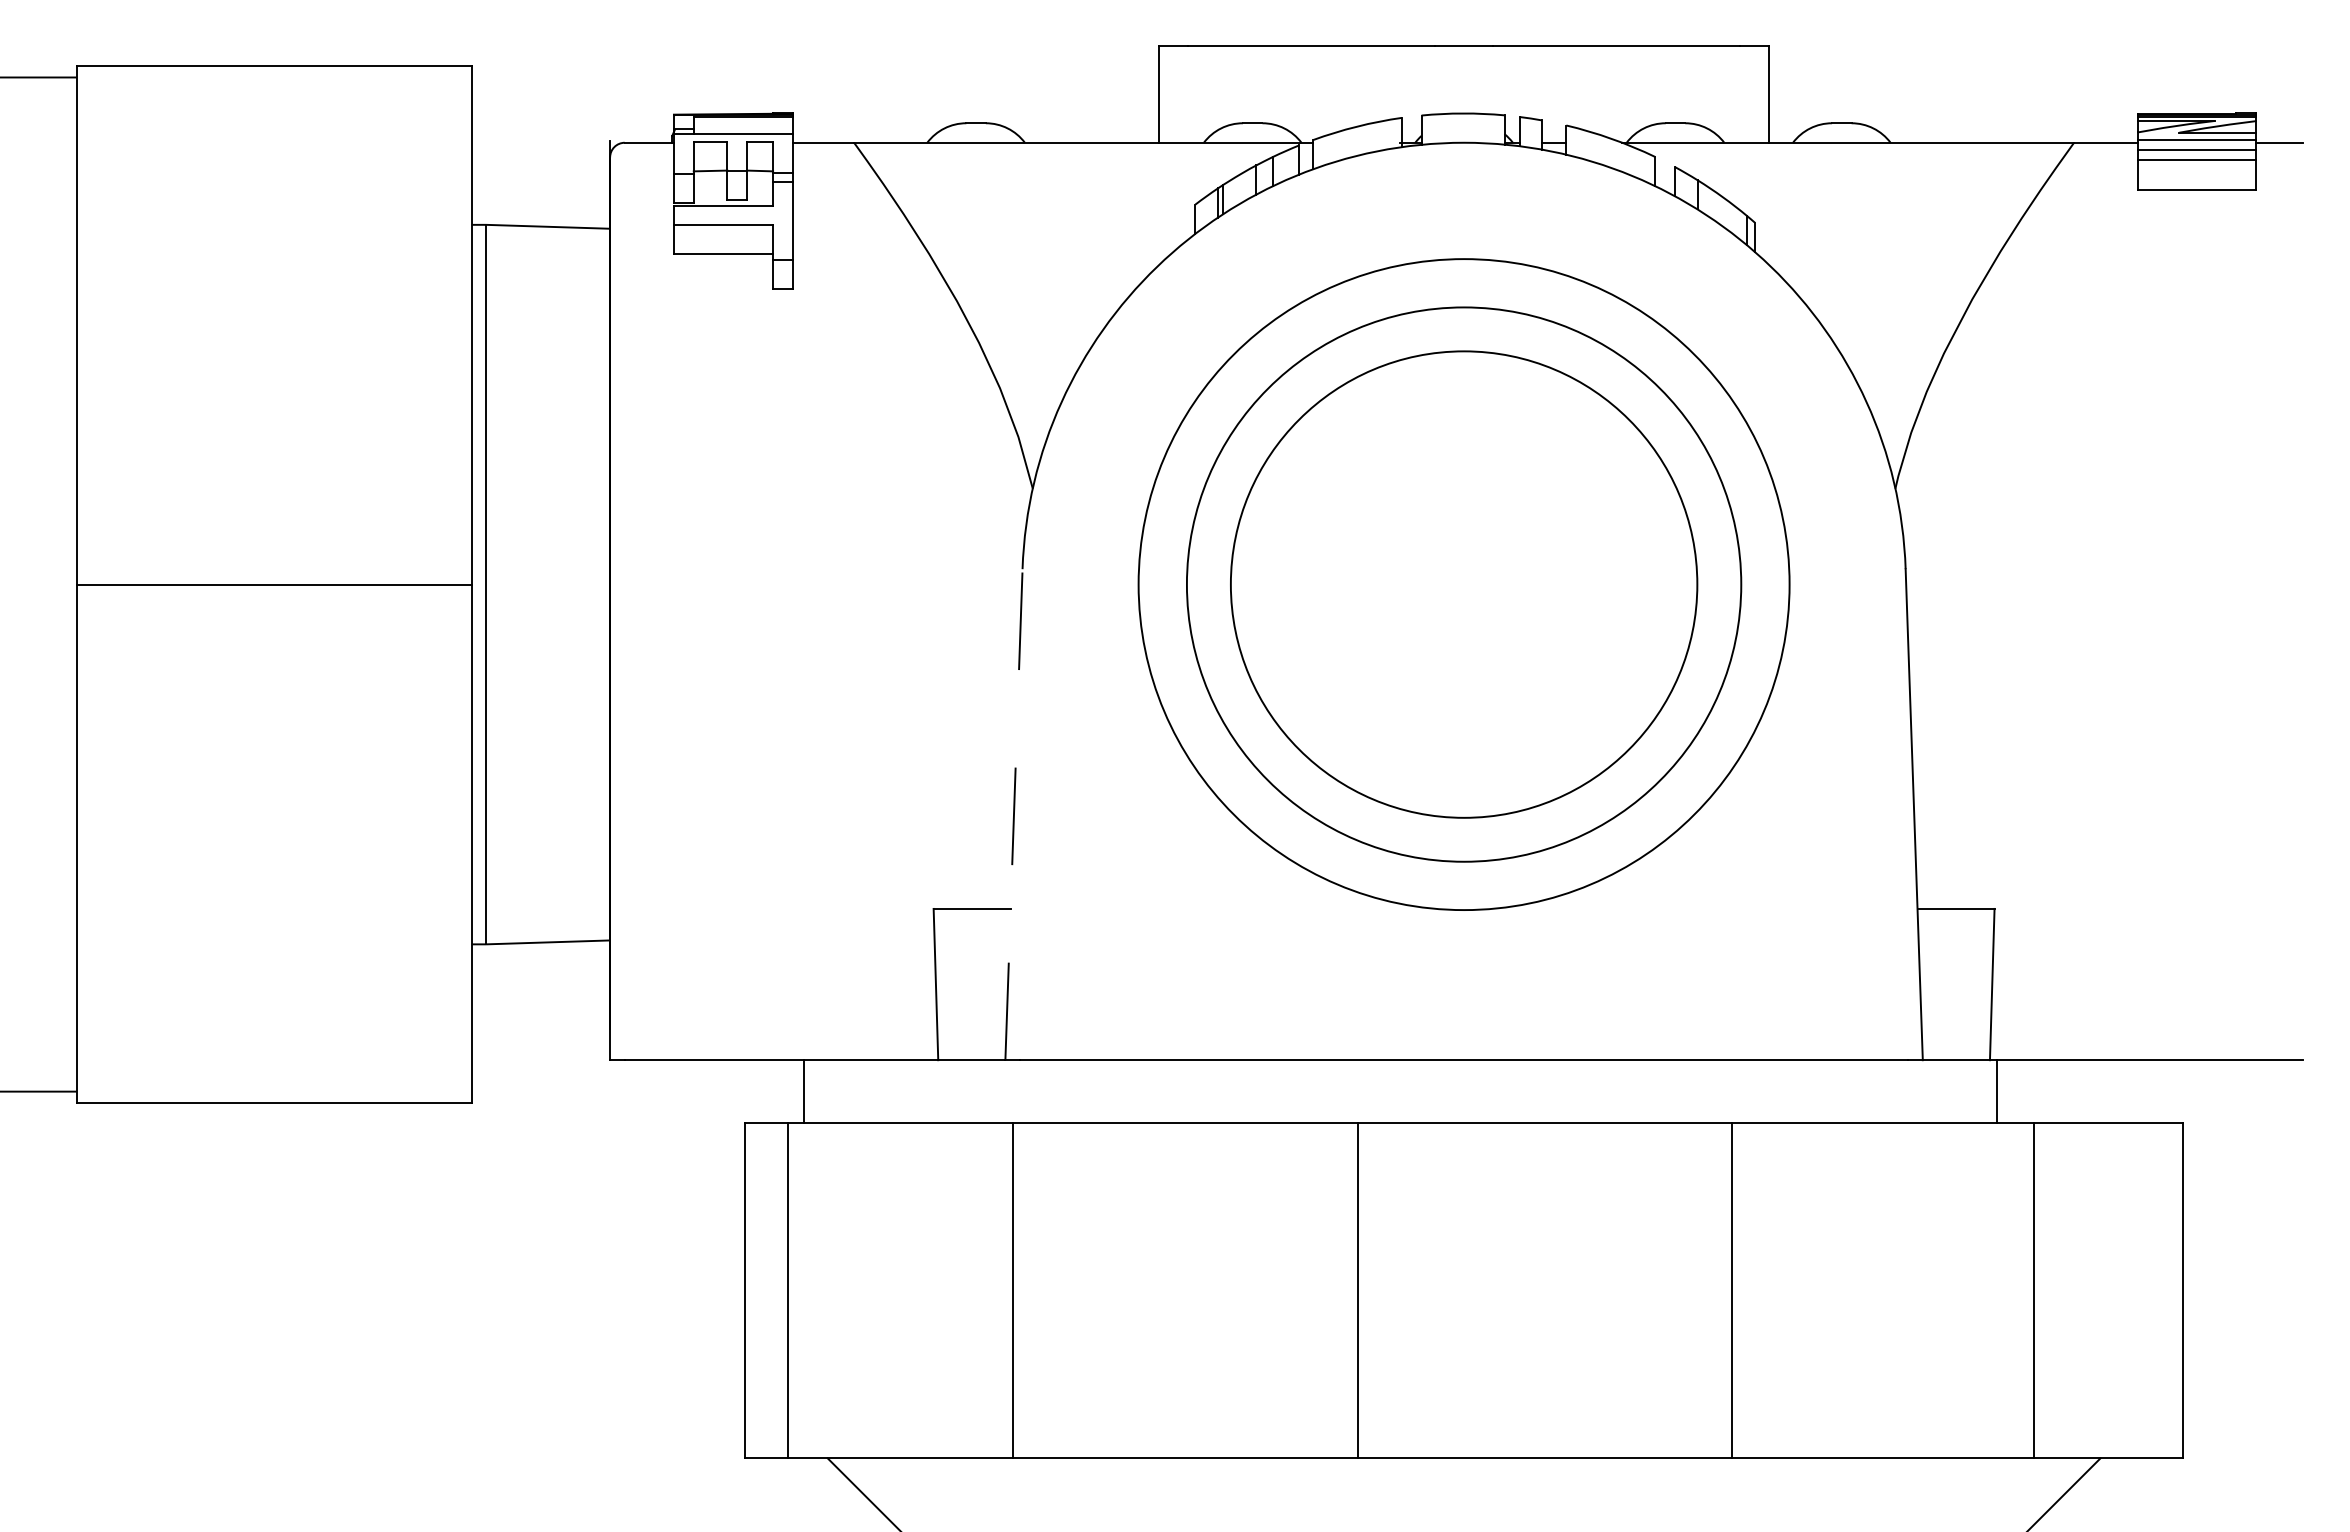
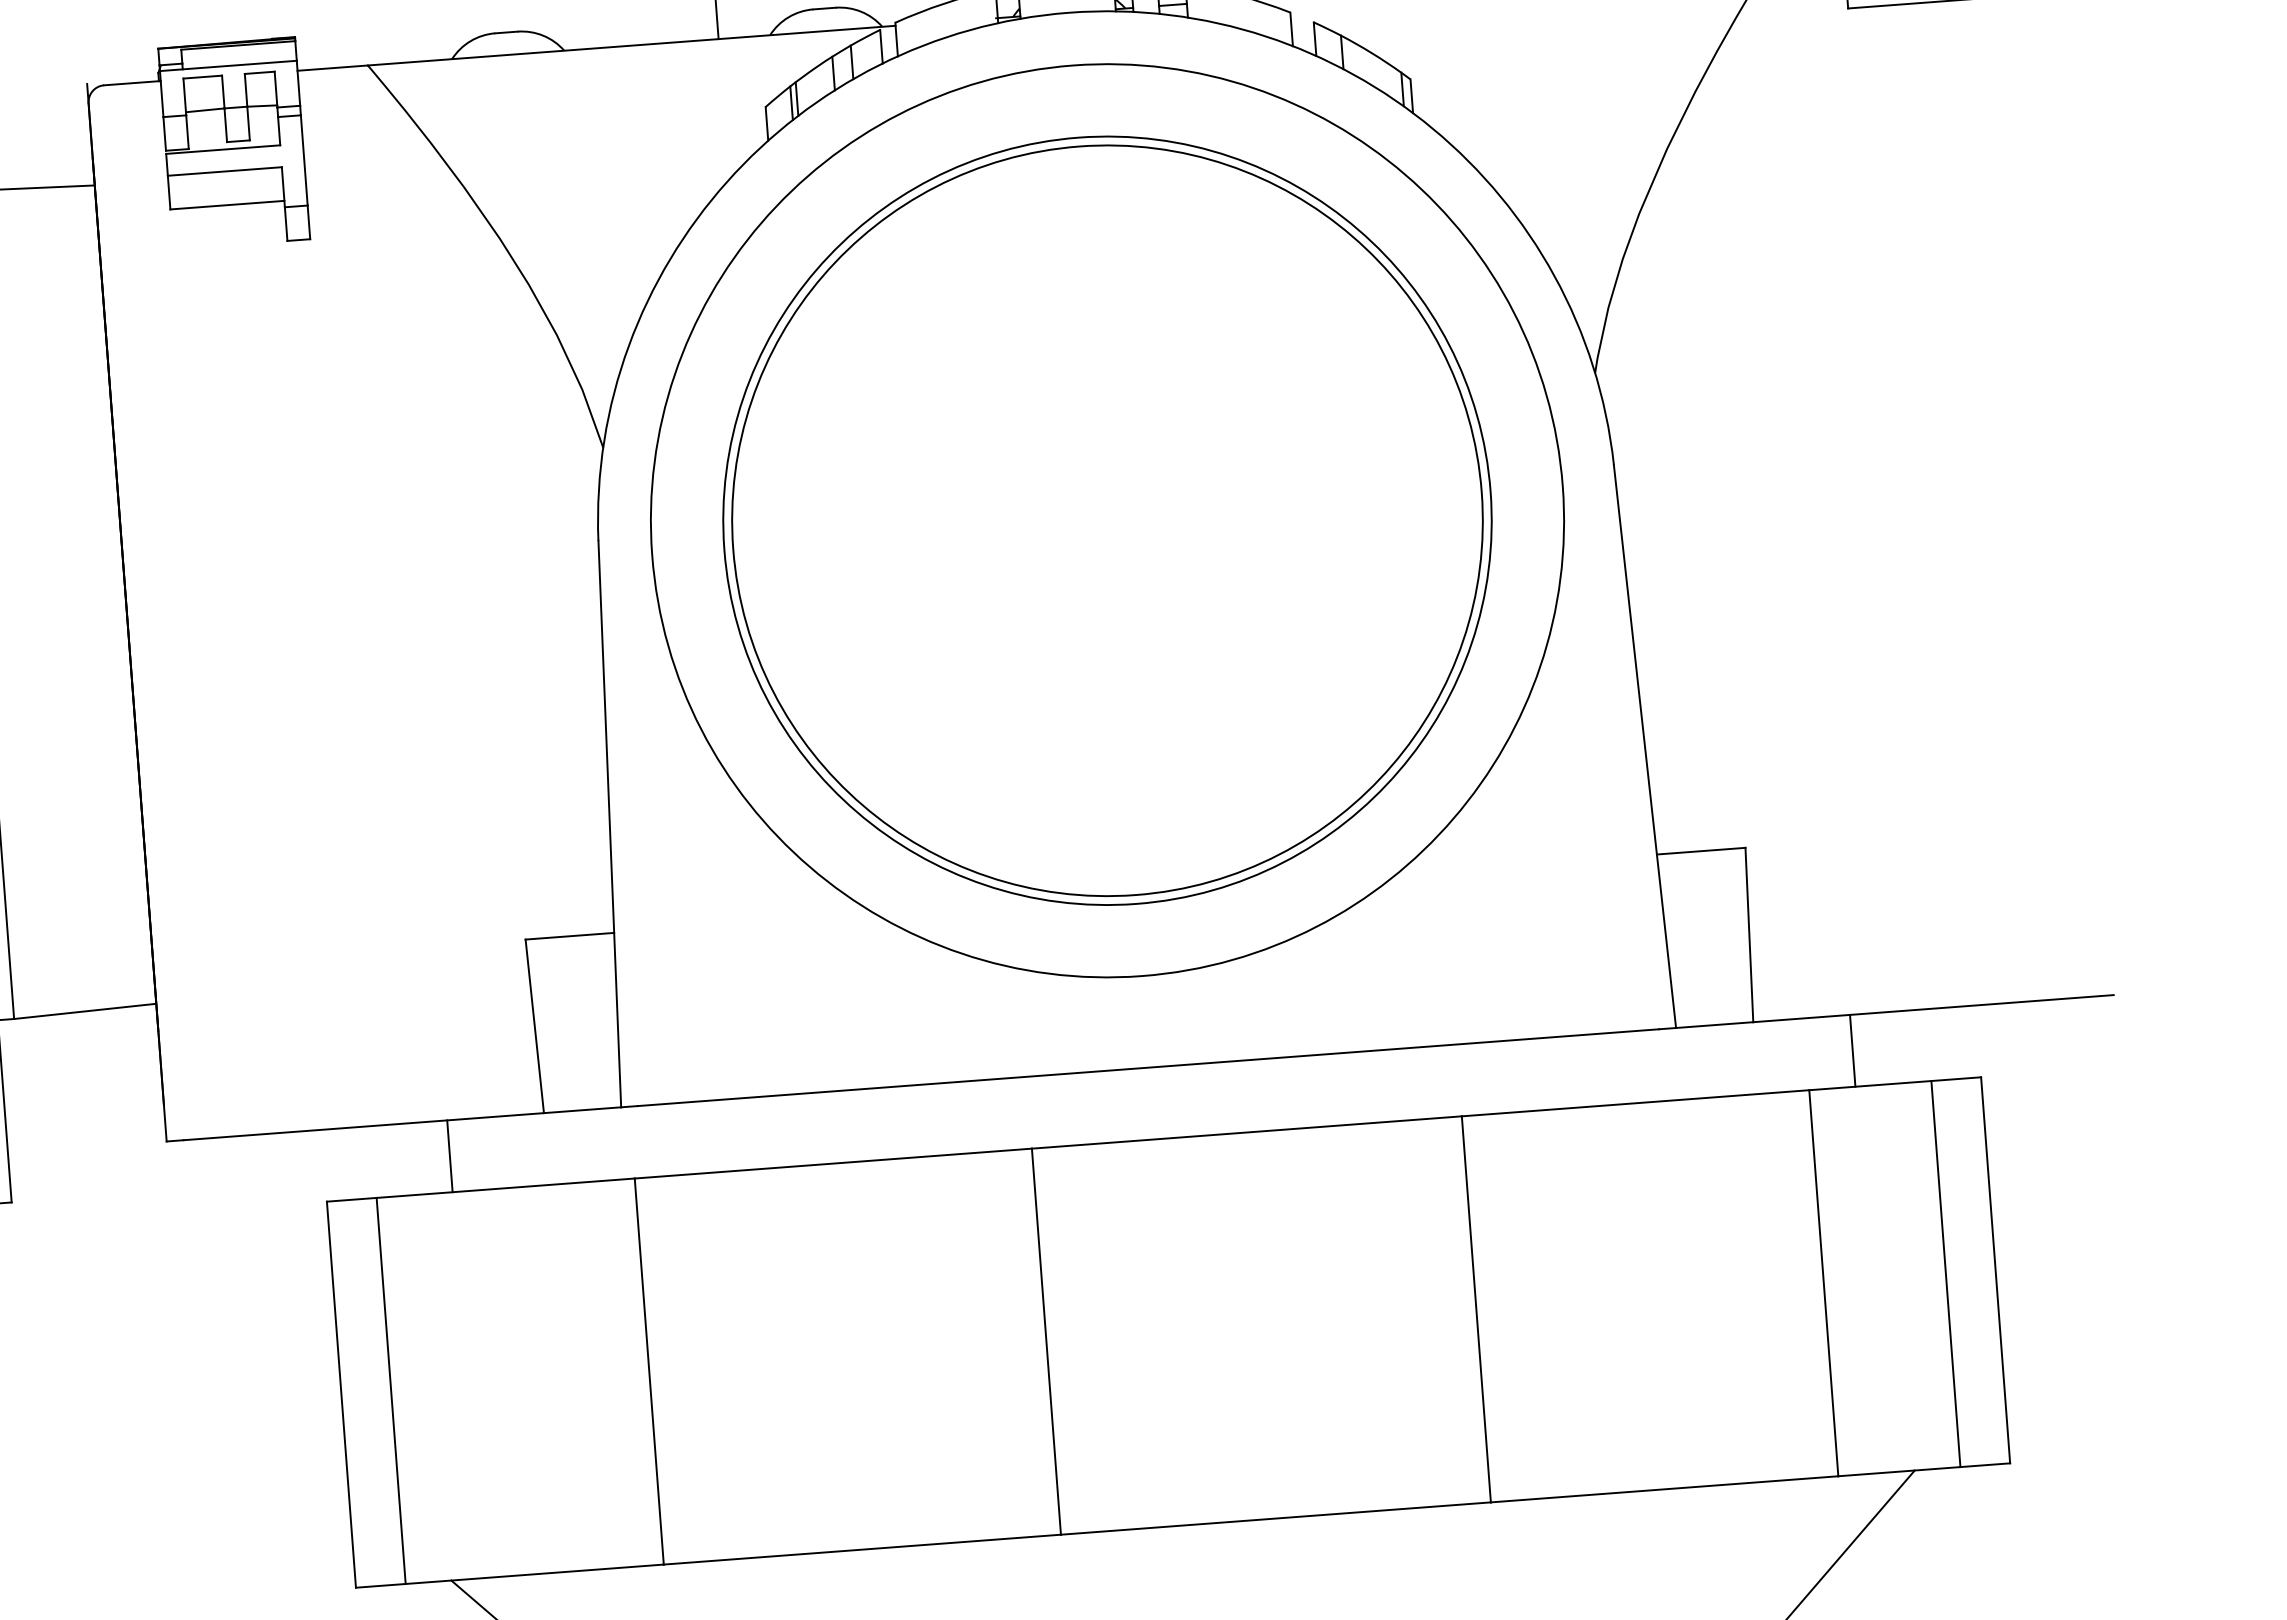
circle: (1463, 584) -> (1106, 520), size x1.43
circle: (1464, 584) -> (1107, 520), size x1.43
line: (1013, 814) -> (609, 824), dashed -> solid
line: (804, 1091) -> (450, 1156), moved
line: (1997, 1091) -> (1853, 1050), moved
line: (2140, 1290) -> (1946, 1273), added

